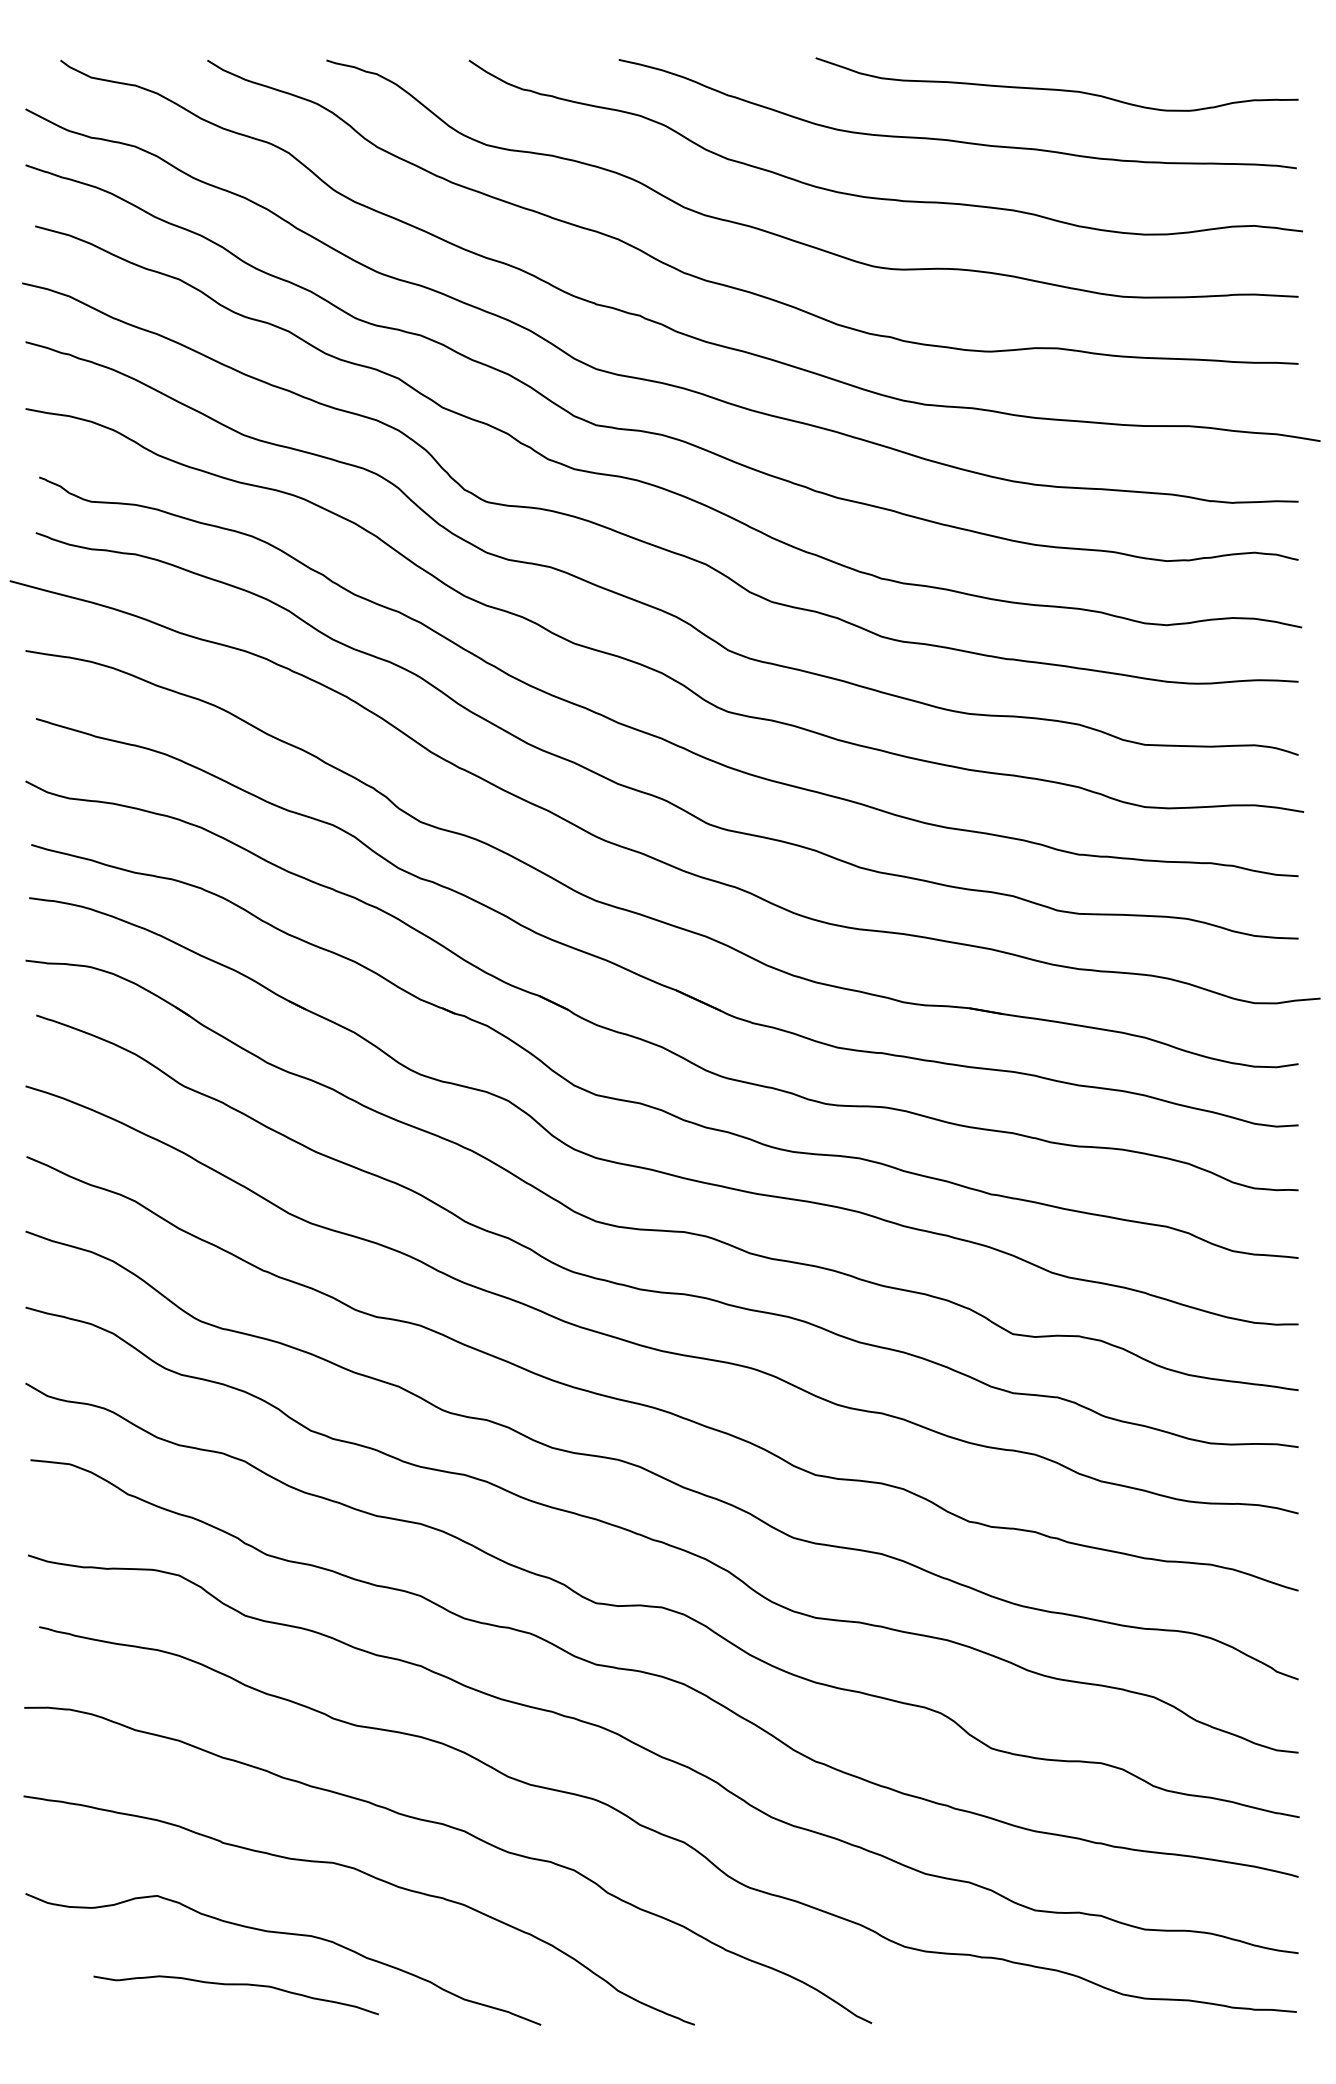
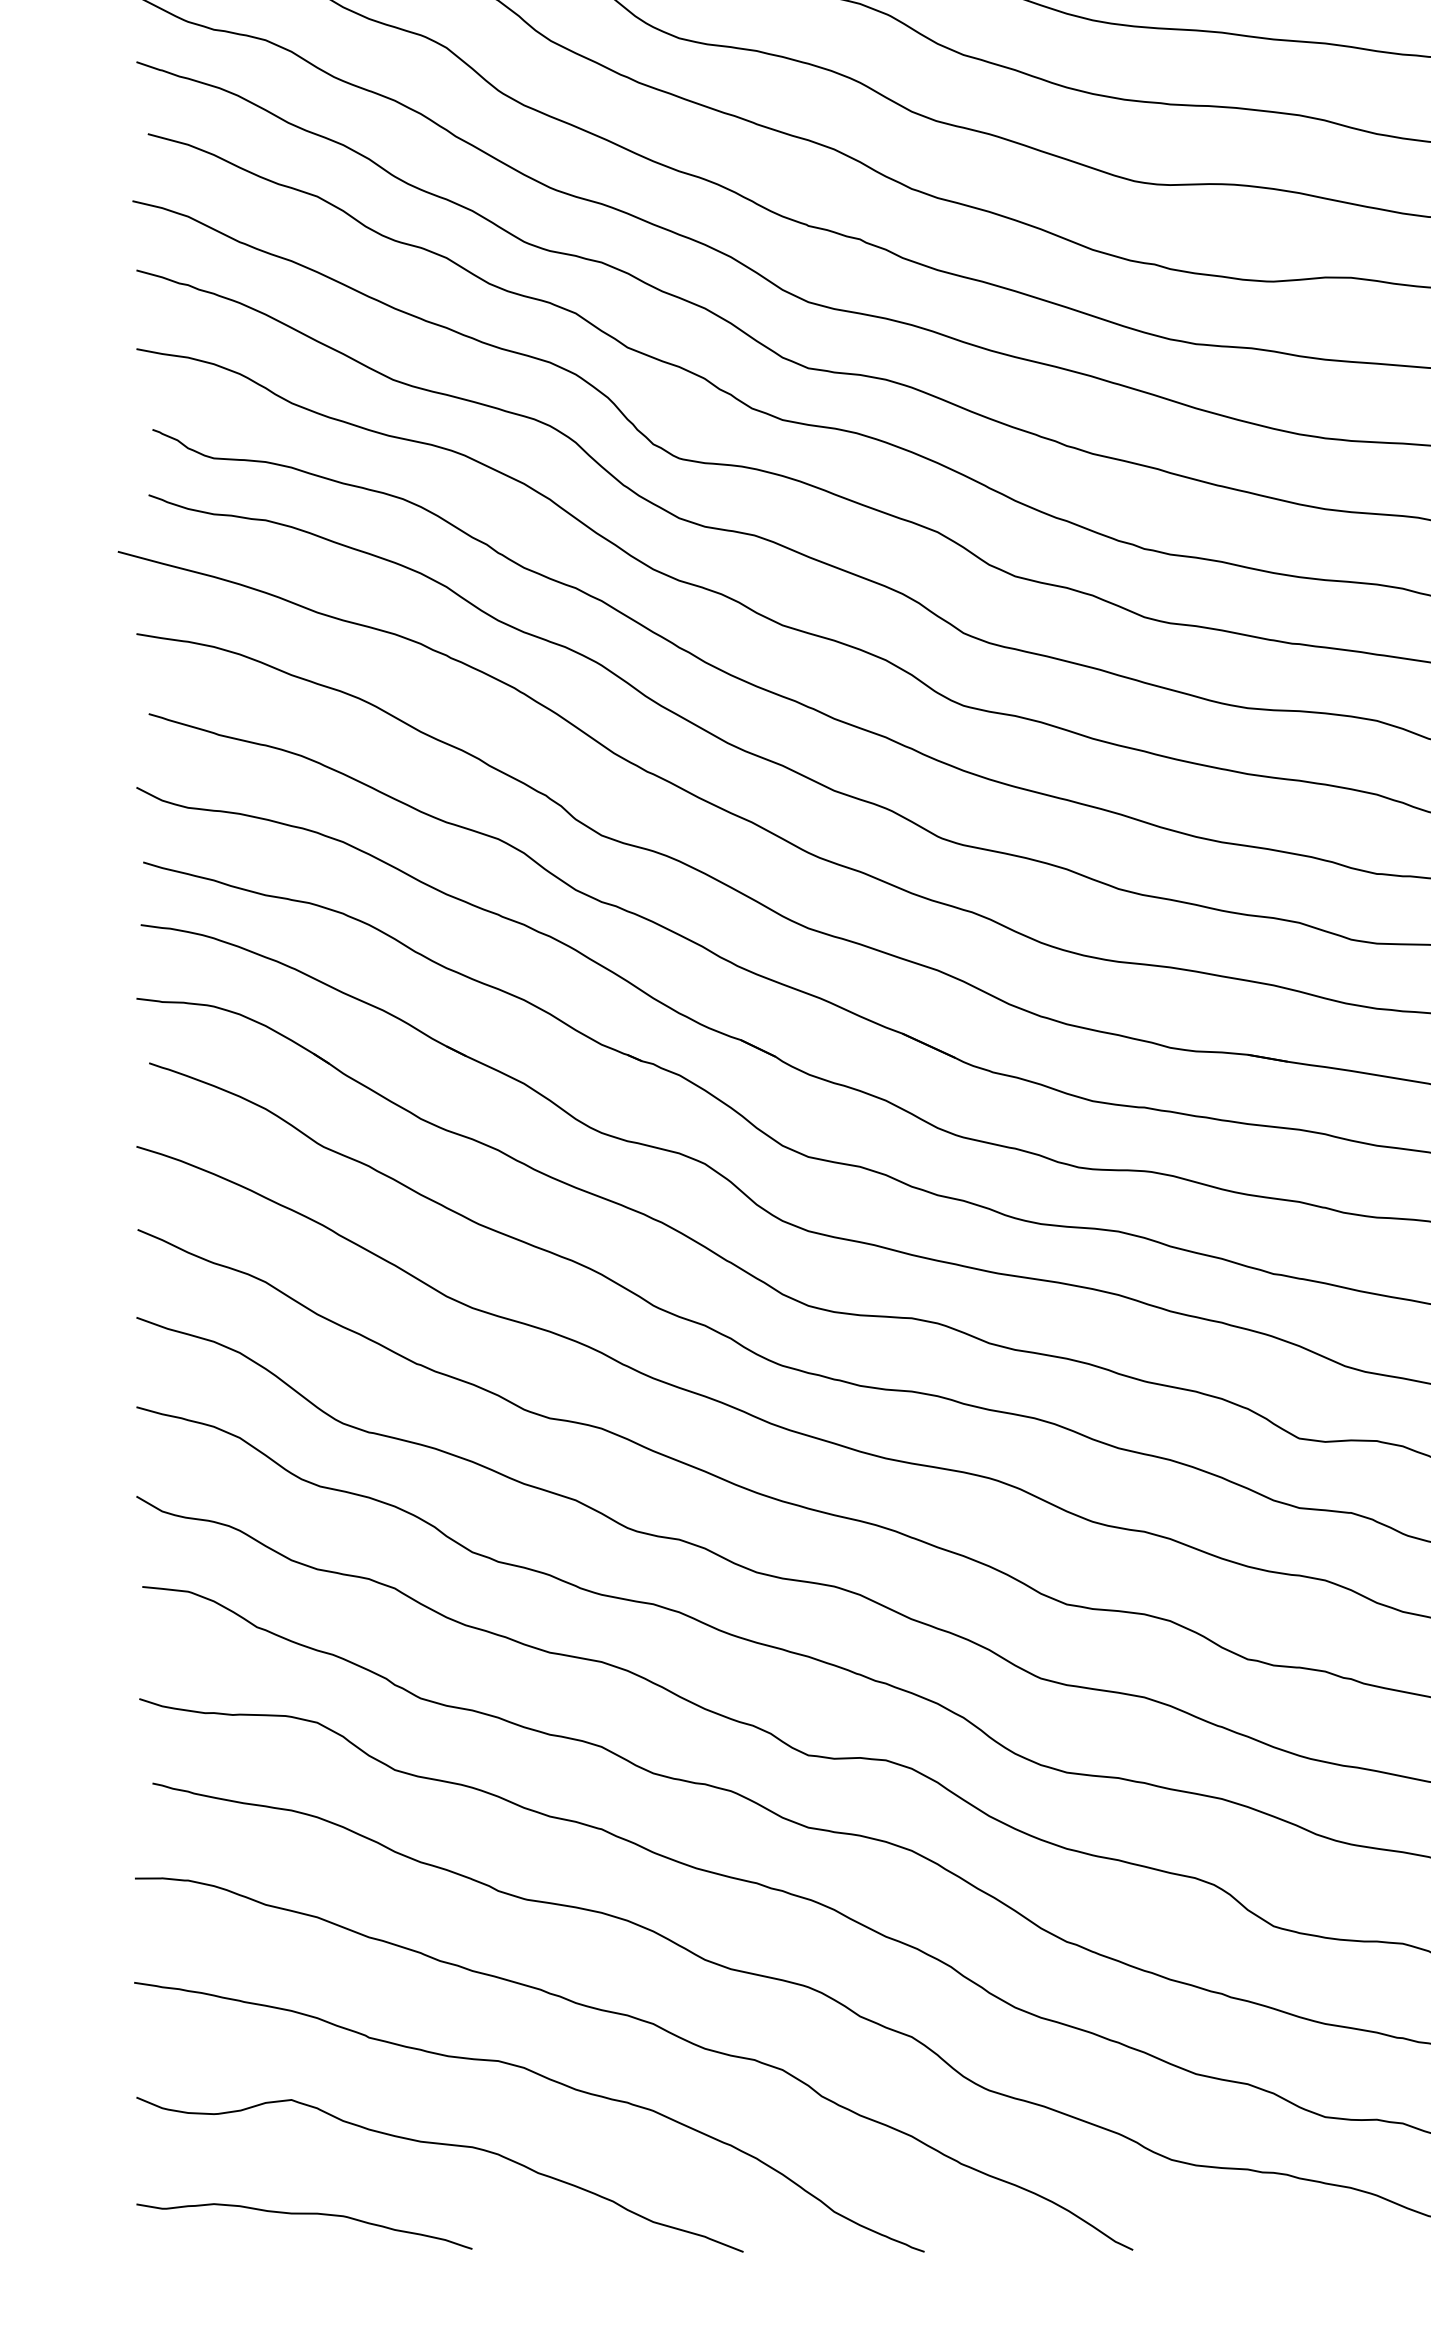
curve: (235, 1985) -> (303, 2214), moved

